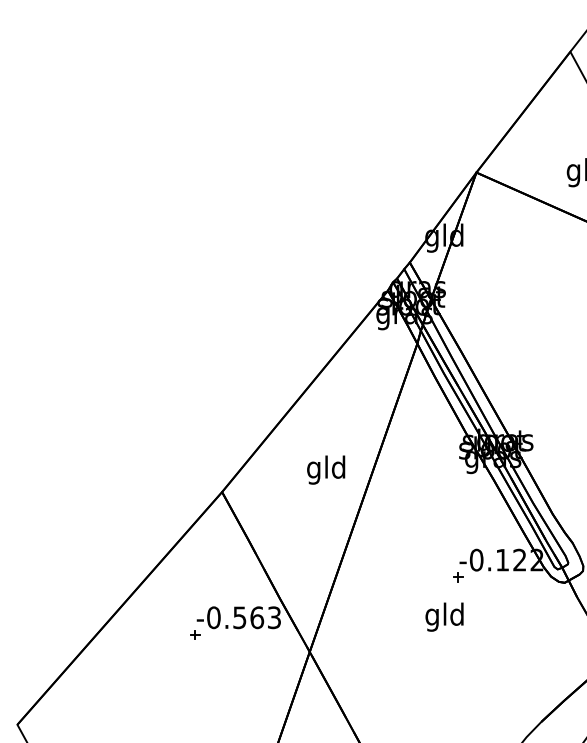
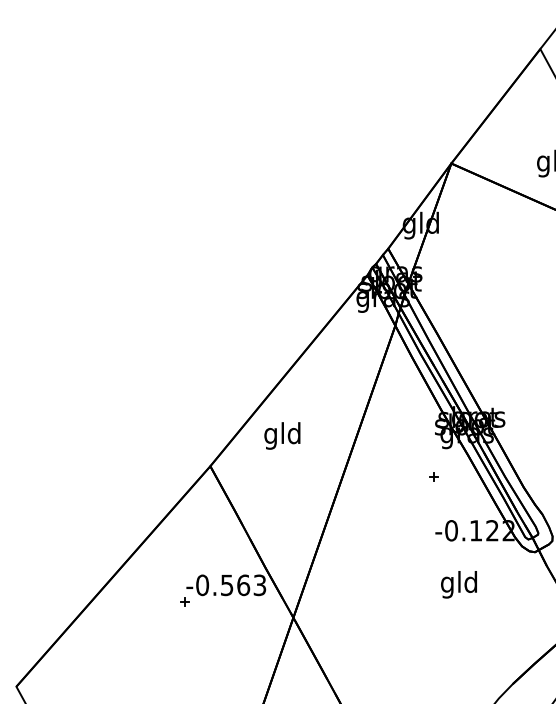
text: (326, 469) -> (282, 435), moved
part: (458, 577) -> (434, 477), moved
text: (444, 616) -> (458, 584), moved

